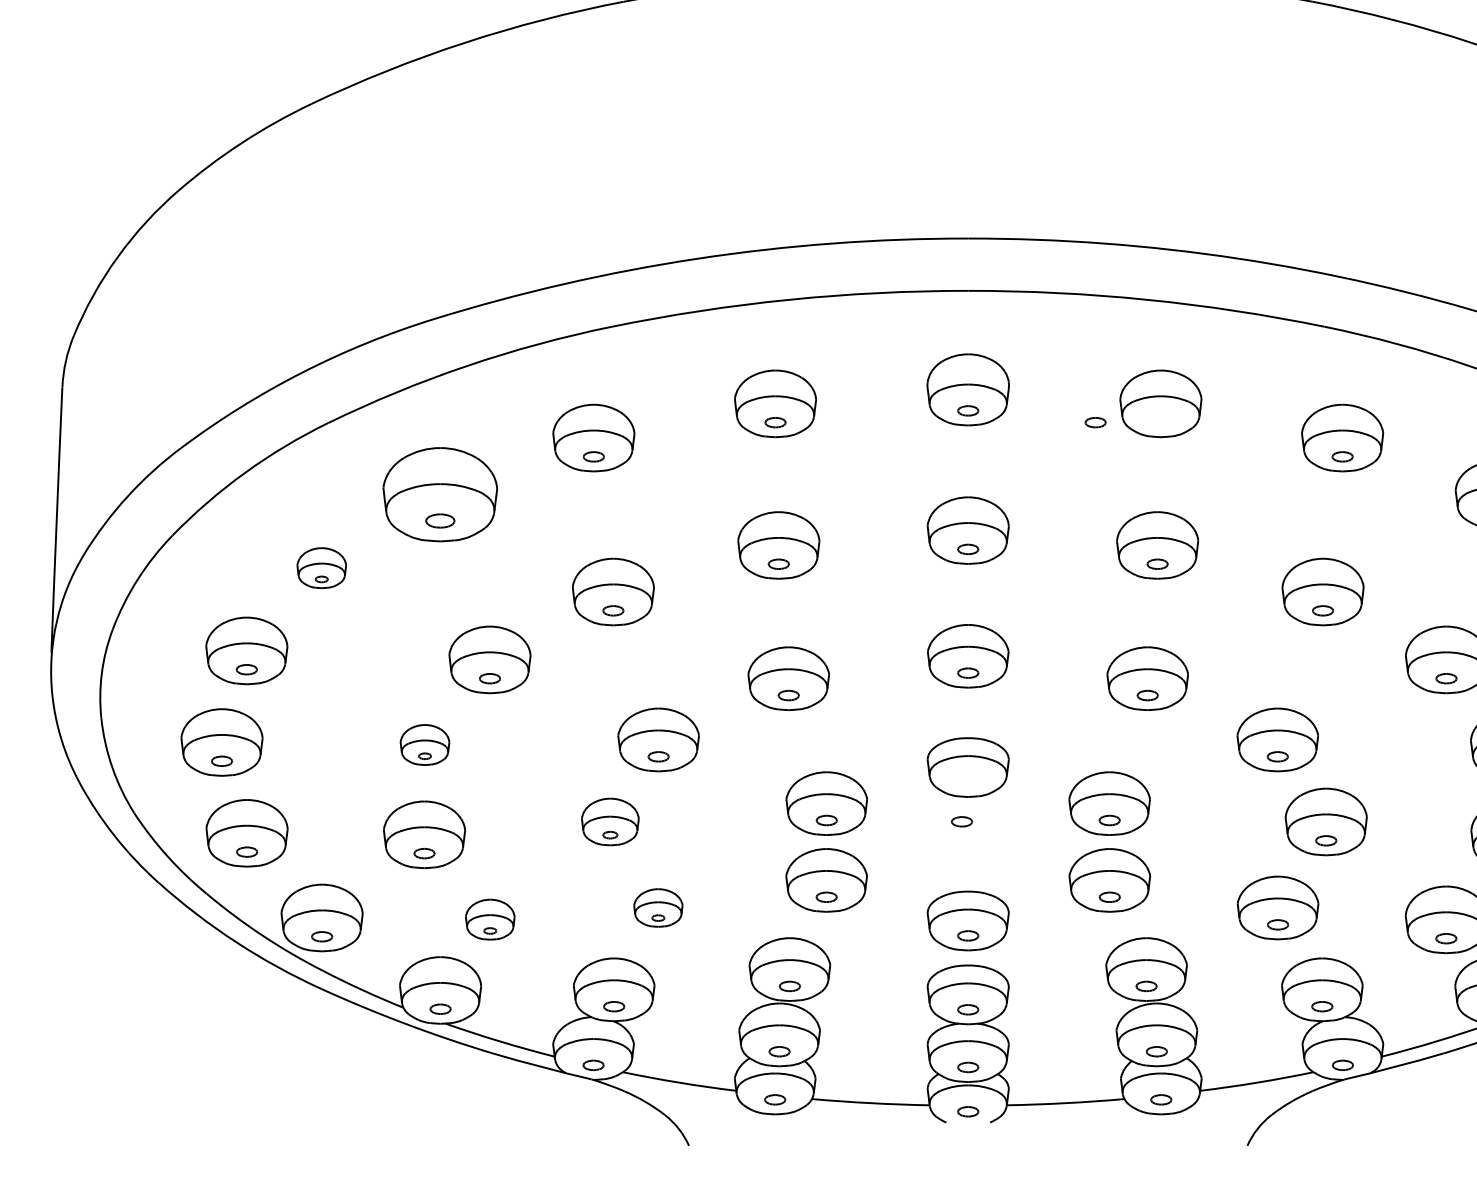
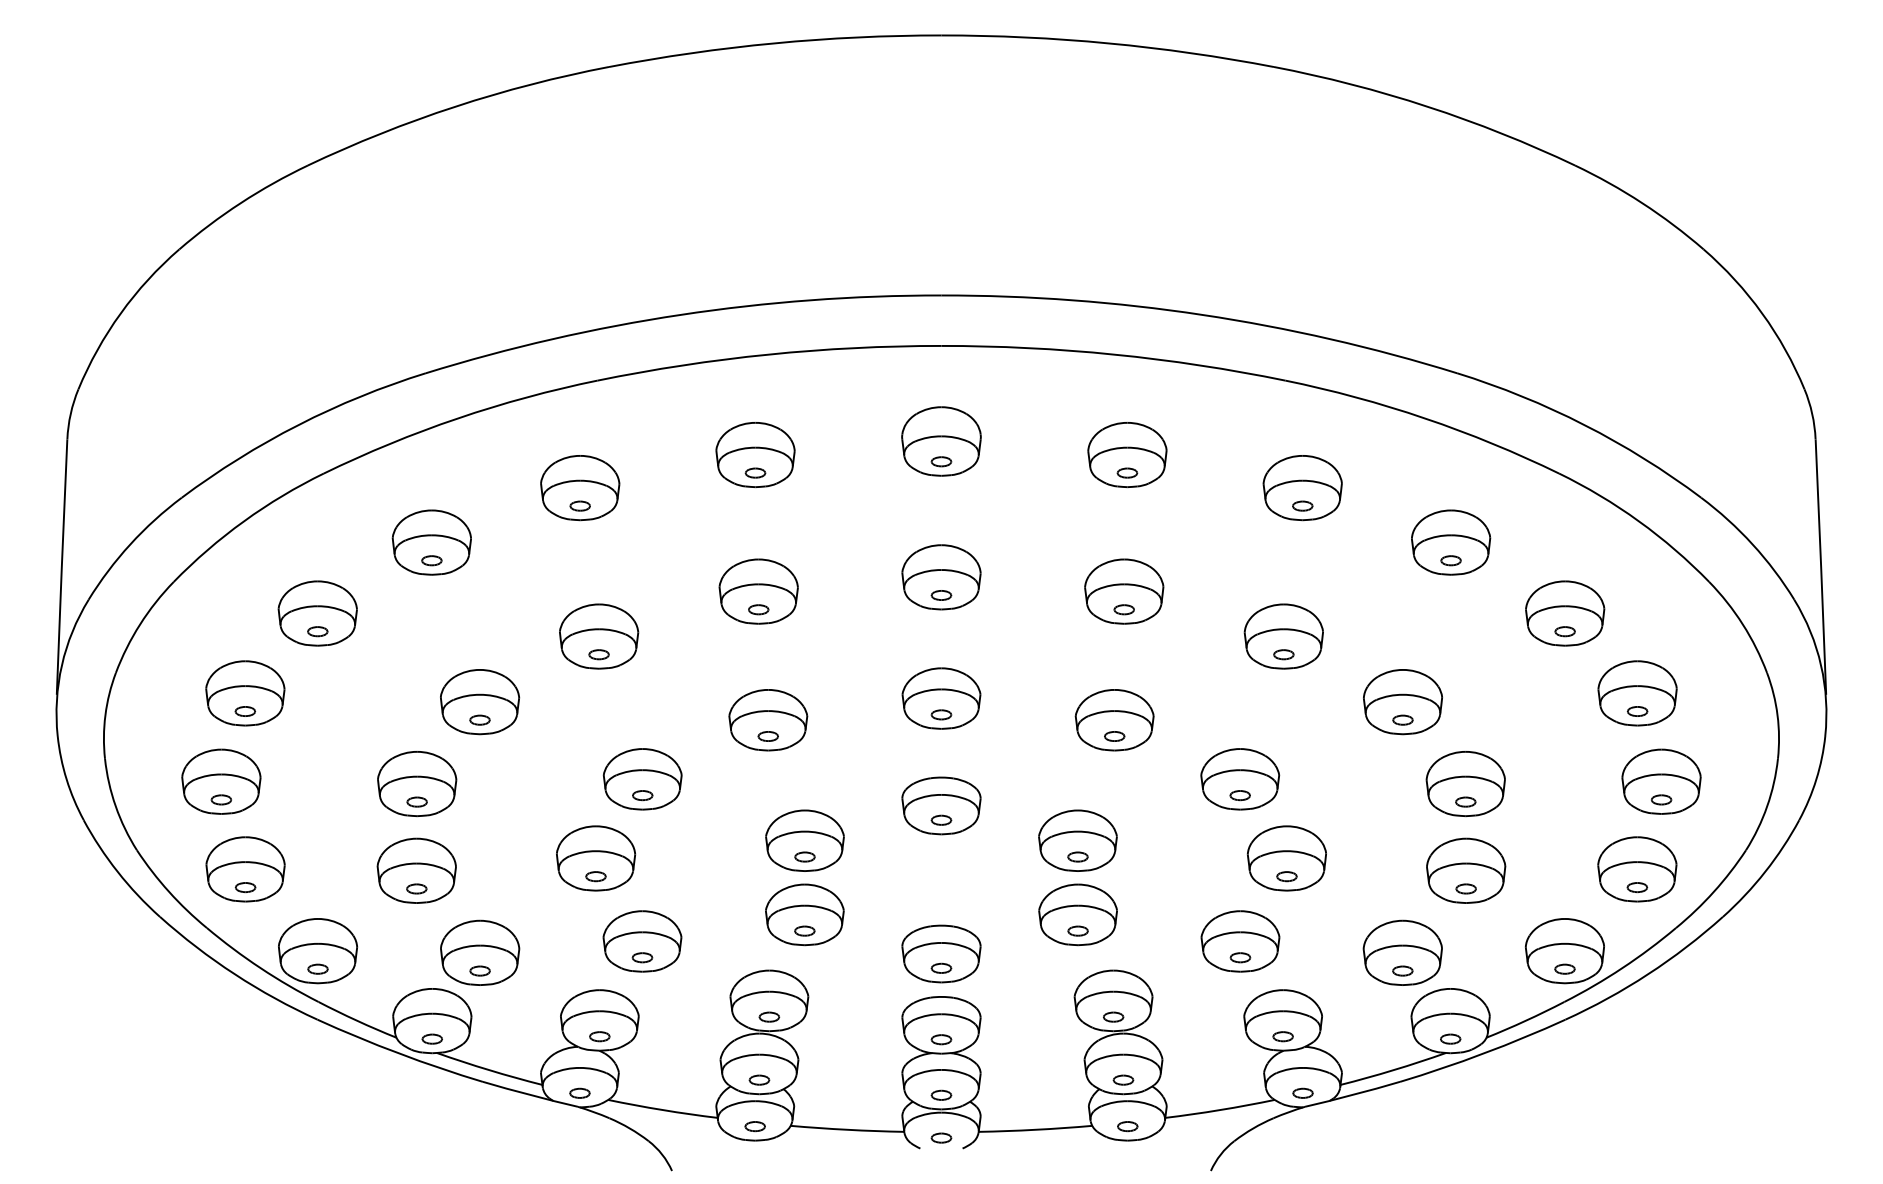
part: (1095, 422) -> (1127, 472), moved
part: (439, 494) -> (431, 542), size x0.71
part: (321, 568) -> (317, 613), size x1.67
part: (425, 745) -> (417, 784), size x1.67
part: (962, 820) -> (941, 819), moved
part: (610, 822) -> (596, 858), size x1.43
part: (658, 908) -> (642, 941), size x1.67
part: (490, 919) -> (480, 952), size x1.67

